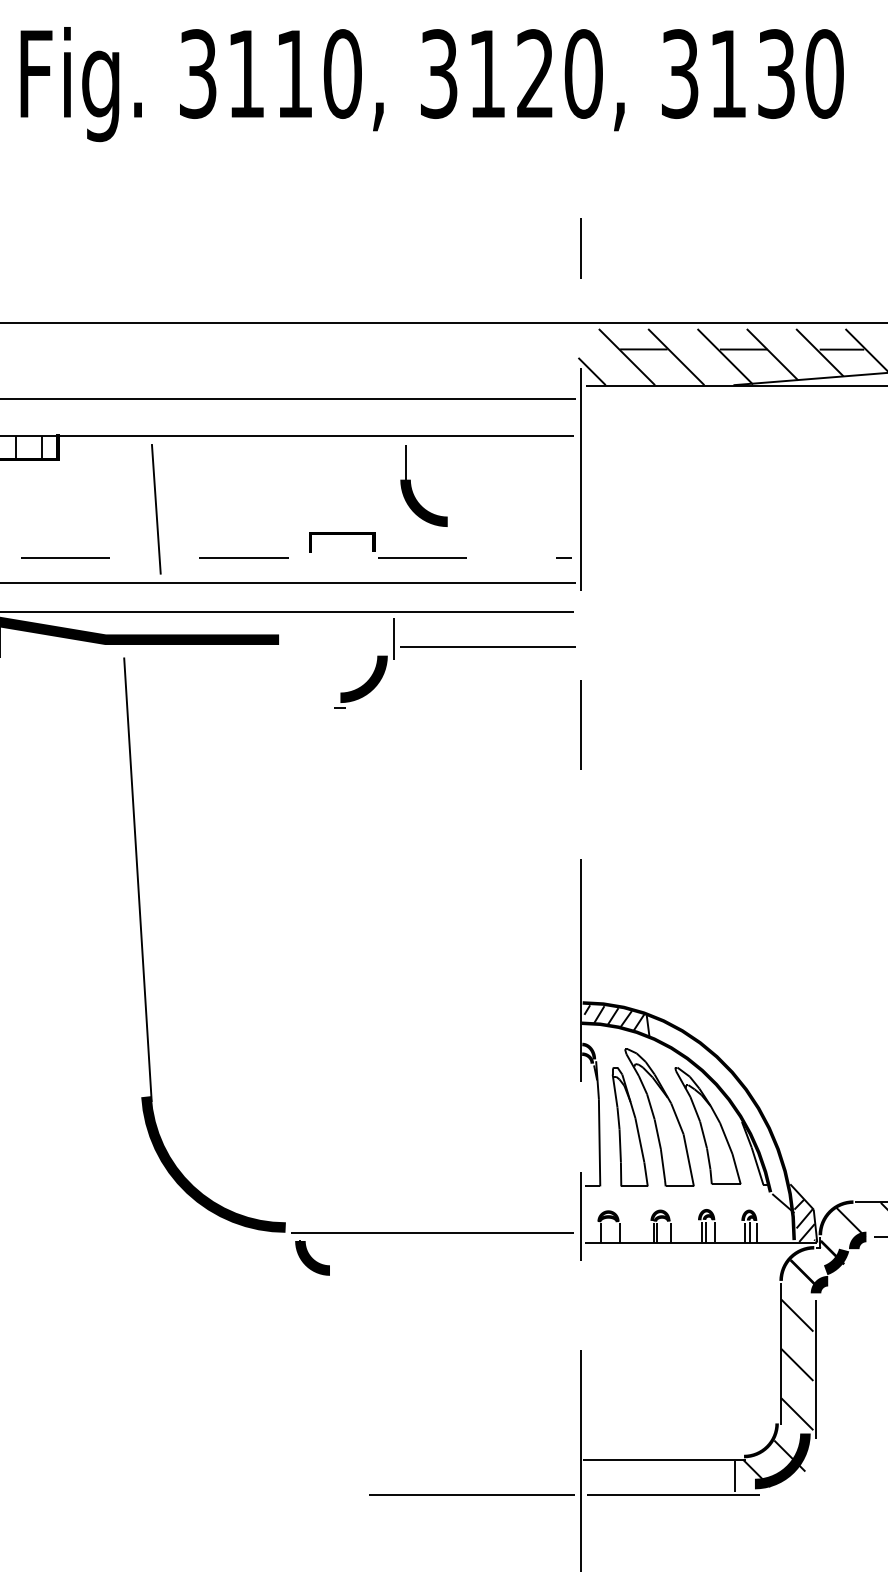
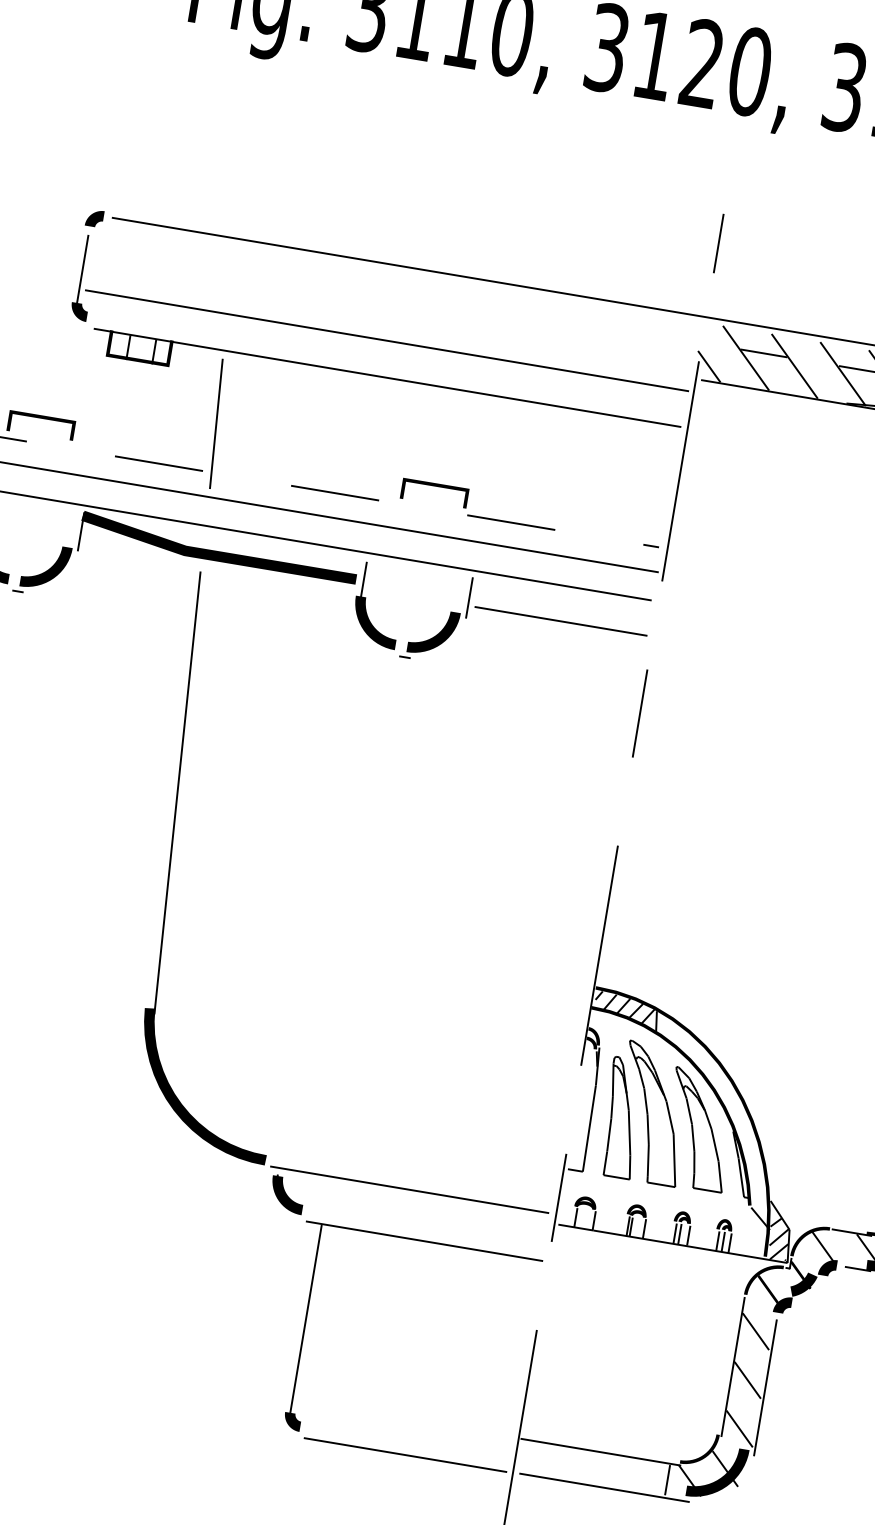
part: (412, 489) -> (366, 607), moved
line: (156, 509) -> (216, 424), moved
part: (455, 1281) -> (424, 1241), added

